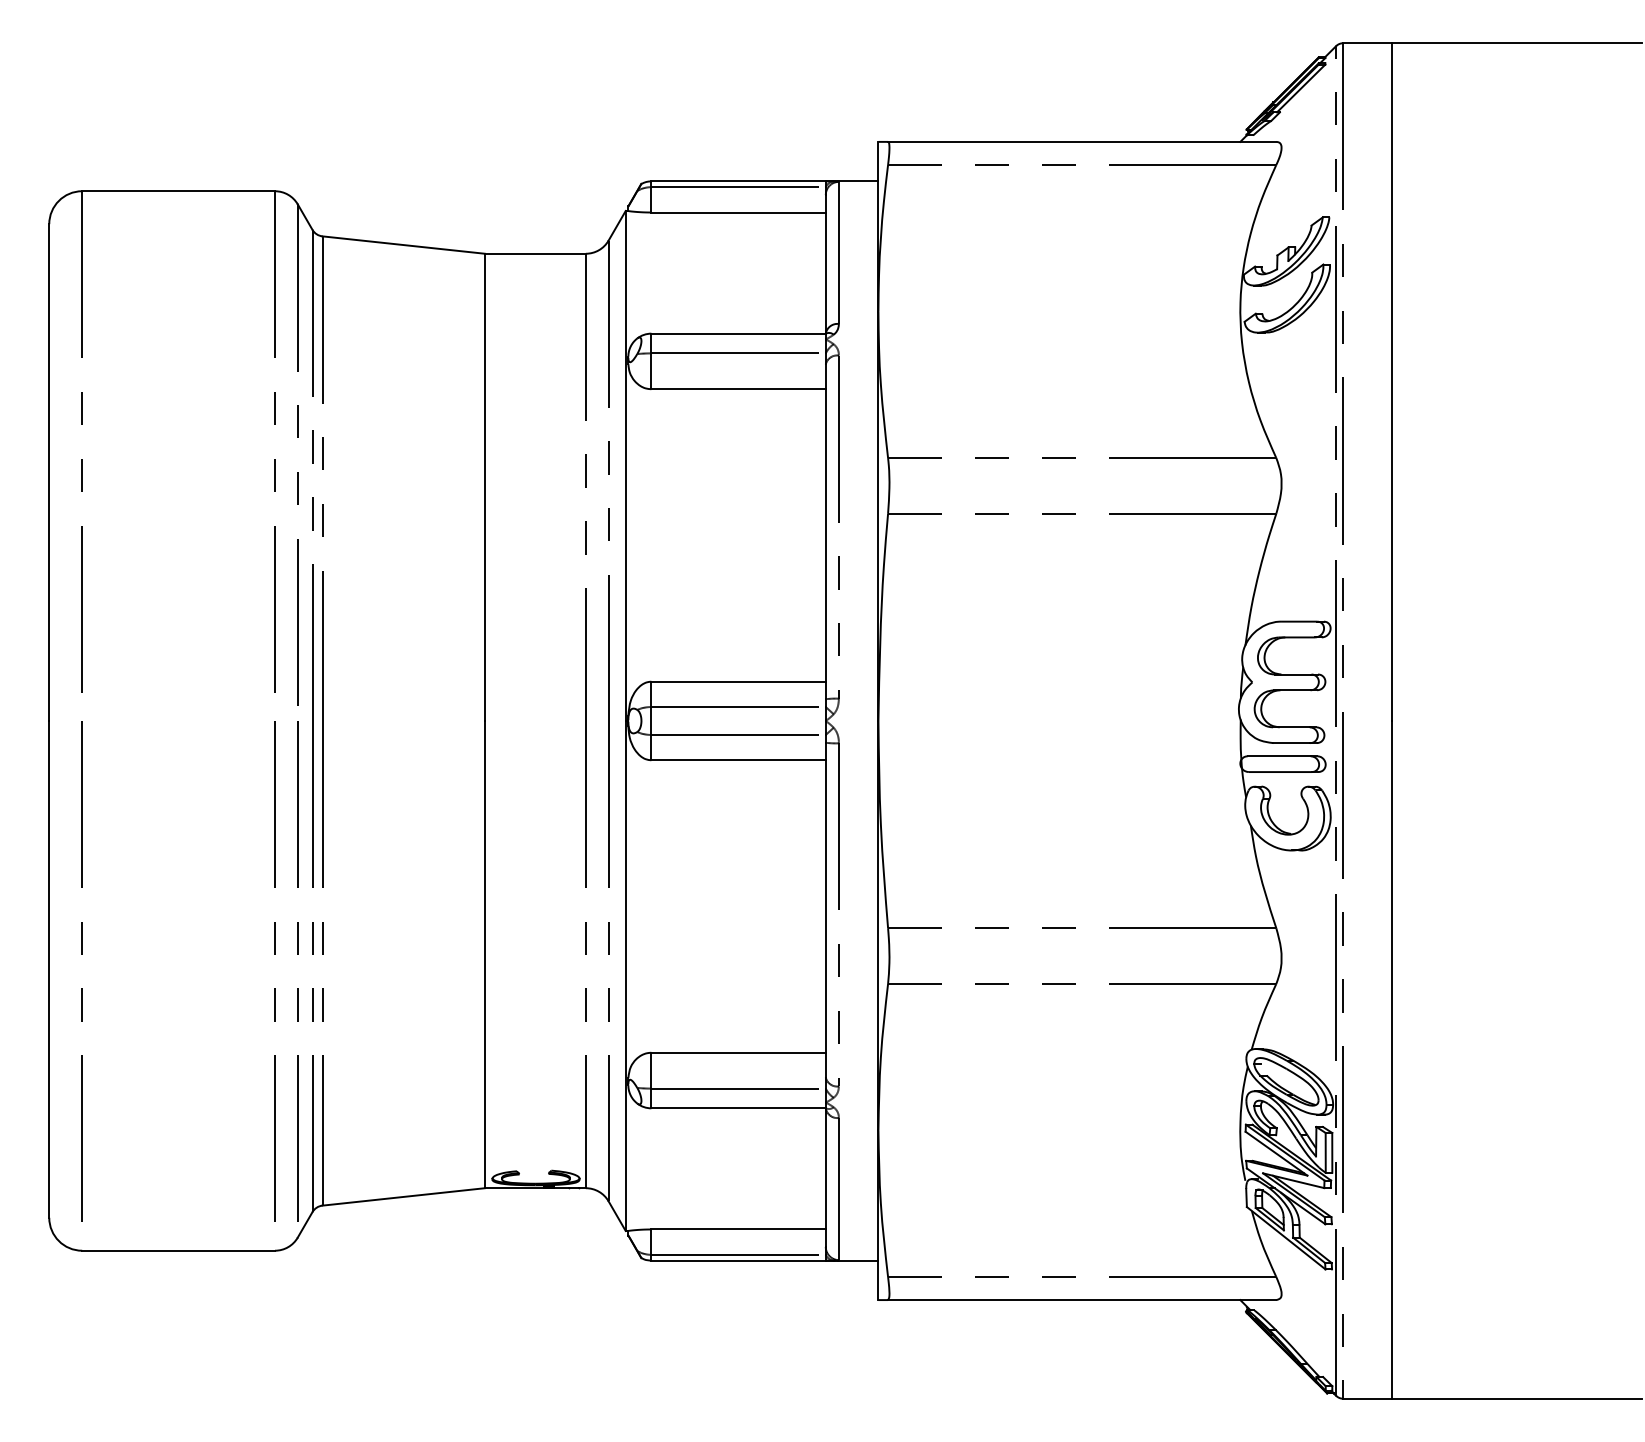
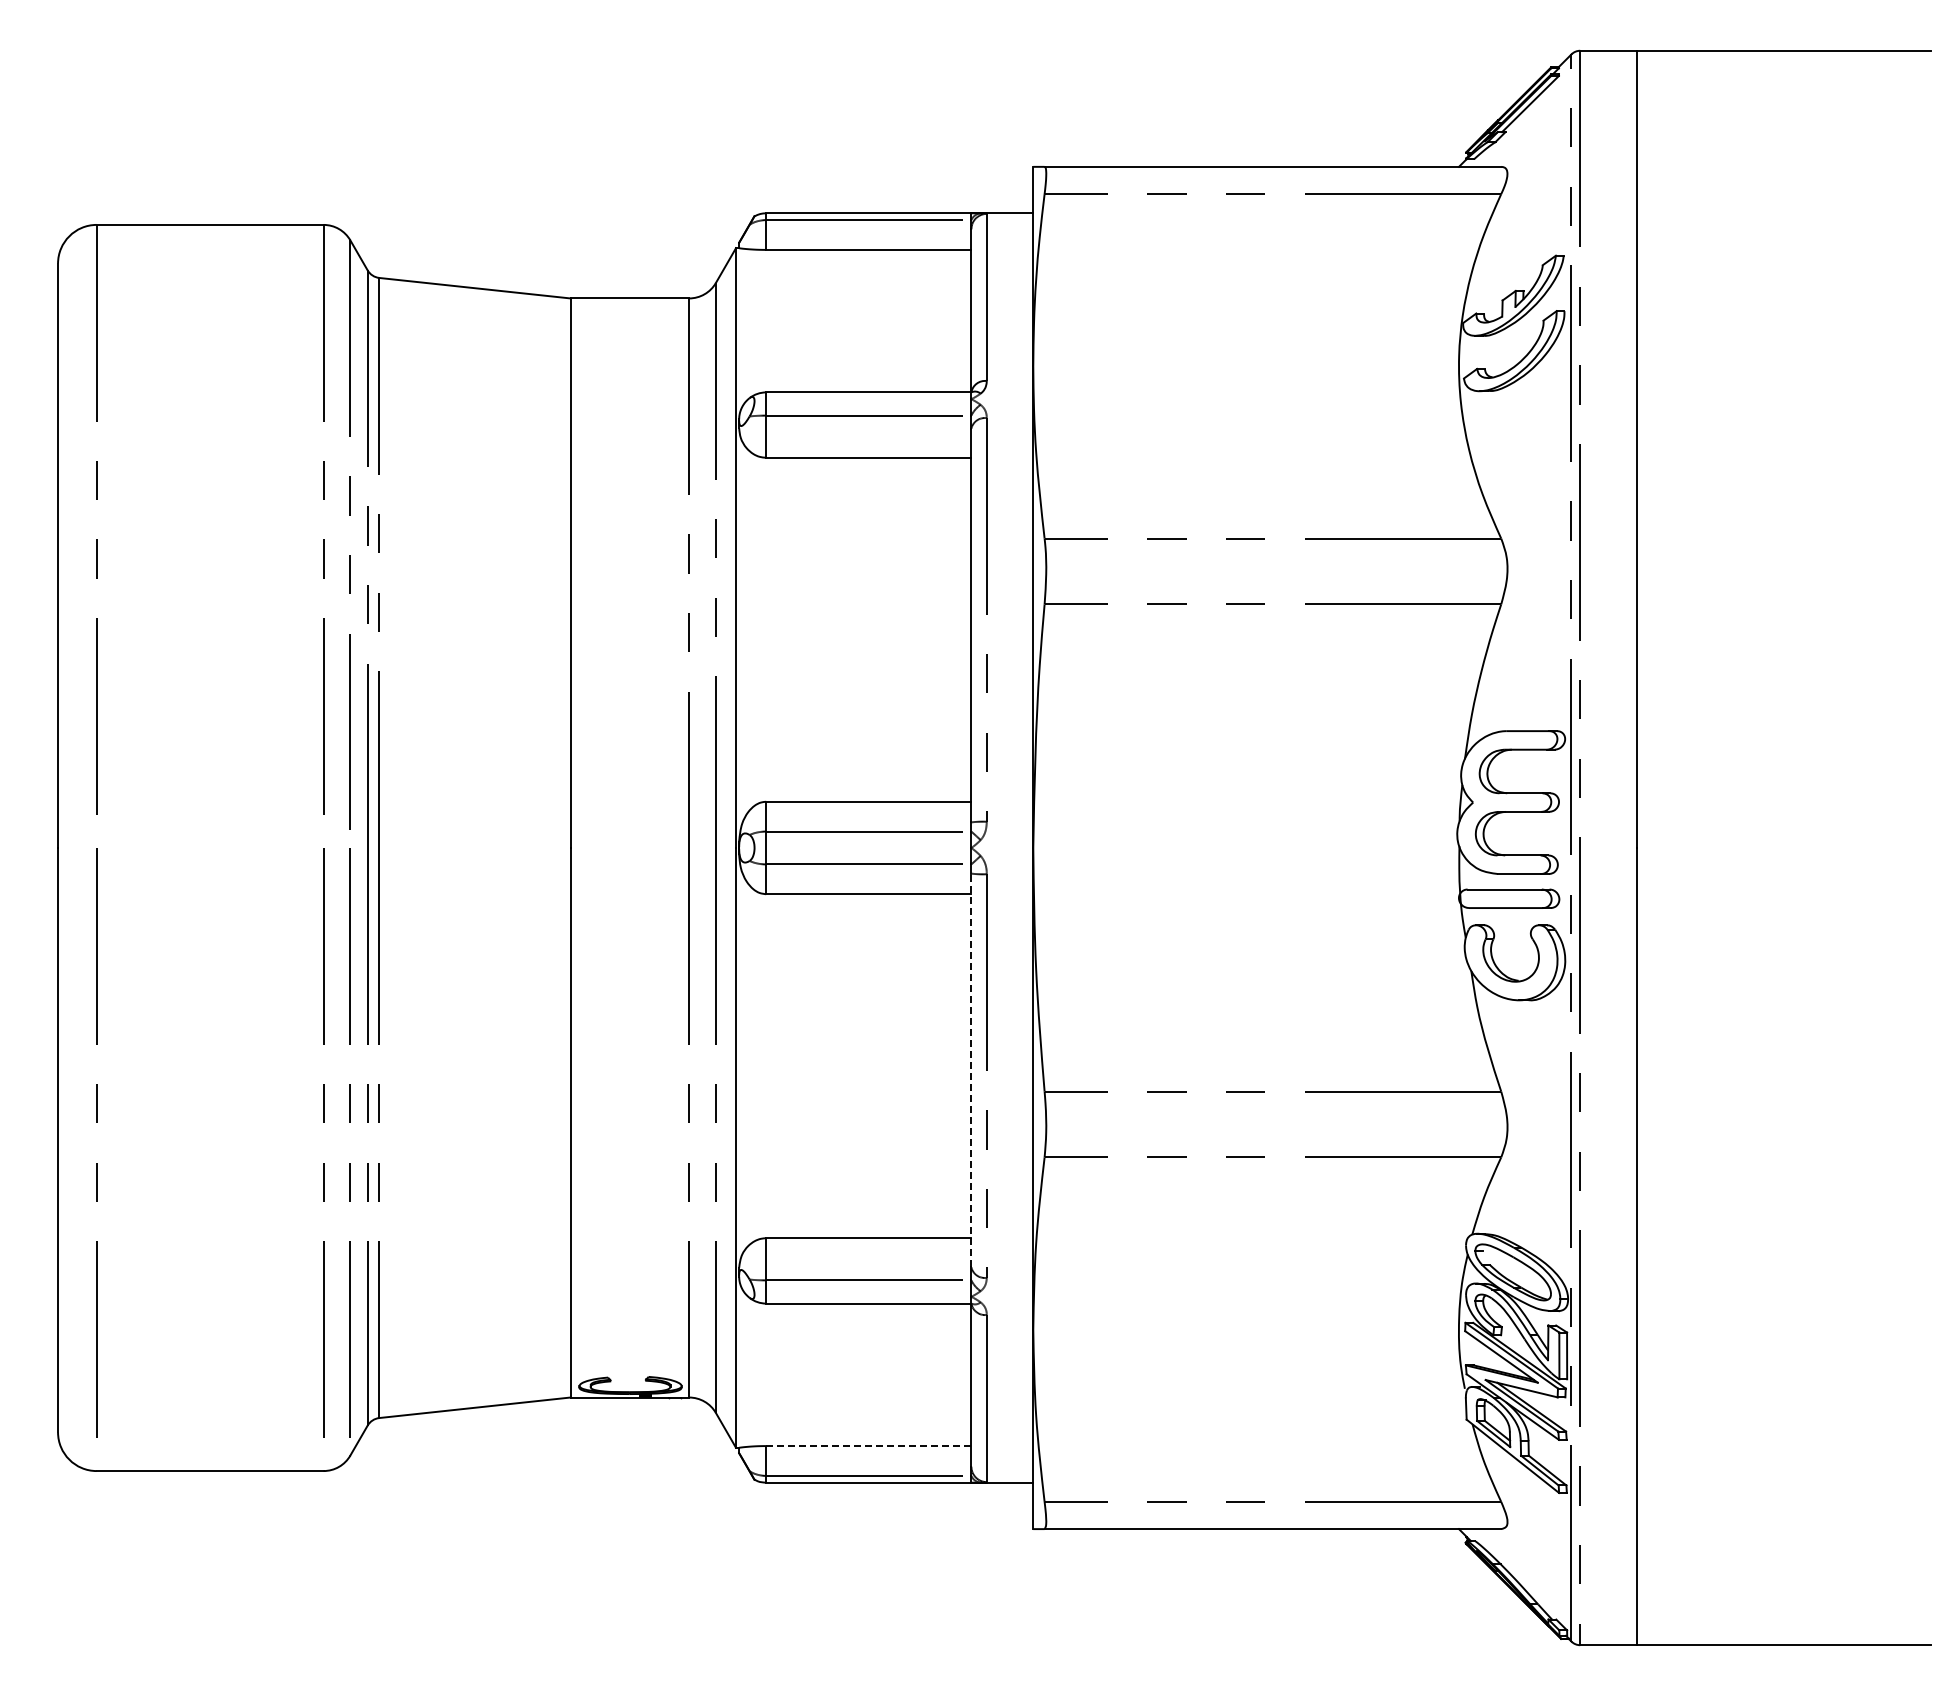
line: (825, 910) -> (971, 1070), solid -> dashed
line: (738, 1229) -> (868, 1446), solid -> dashed

